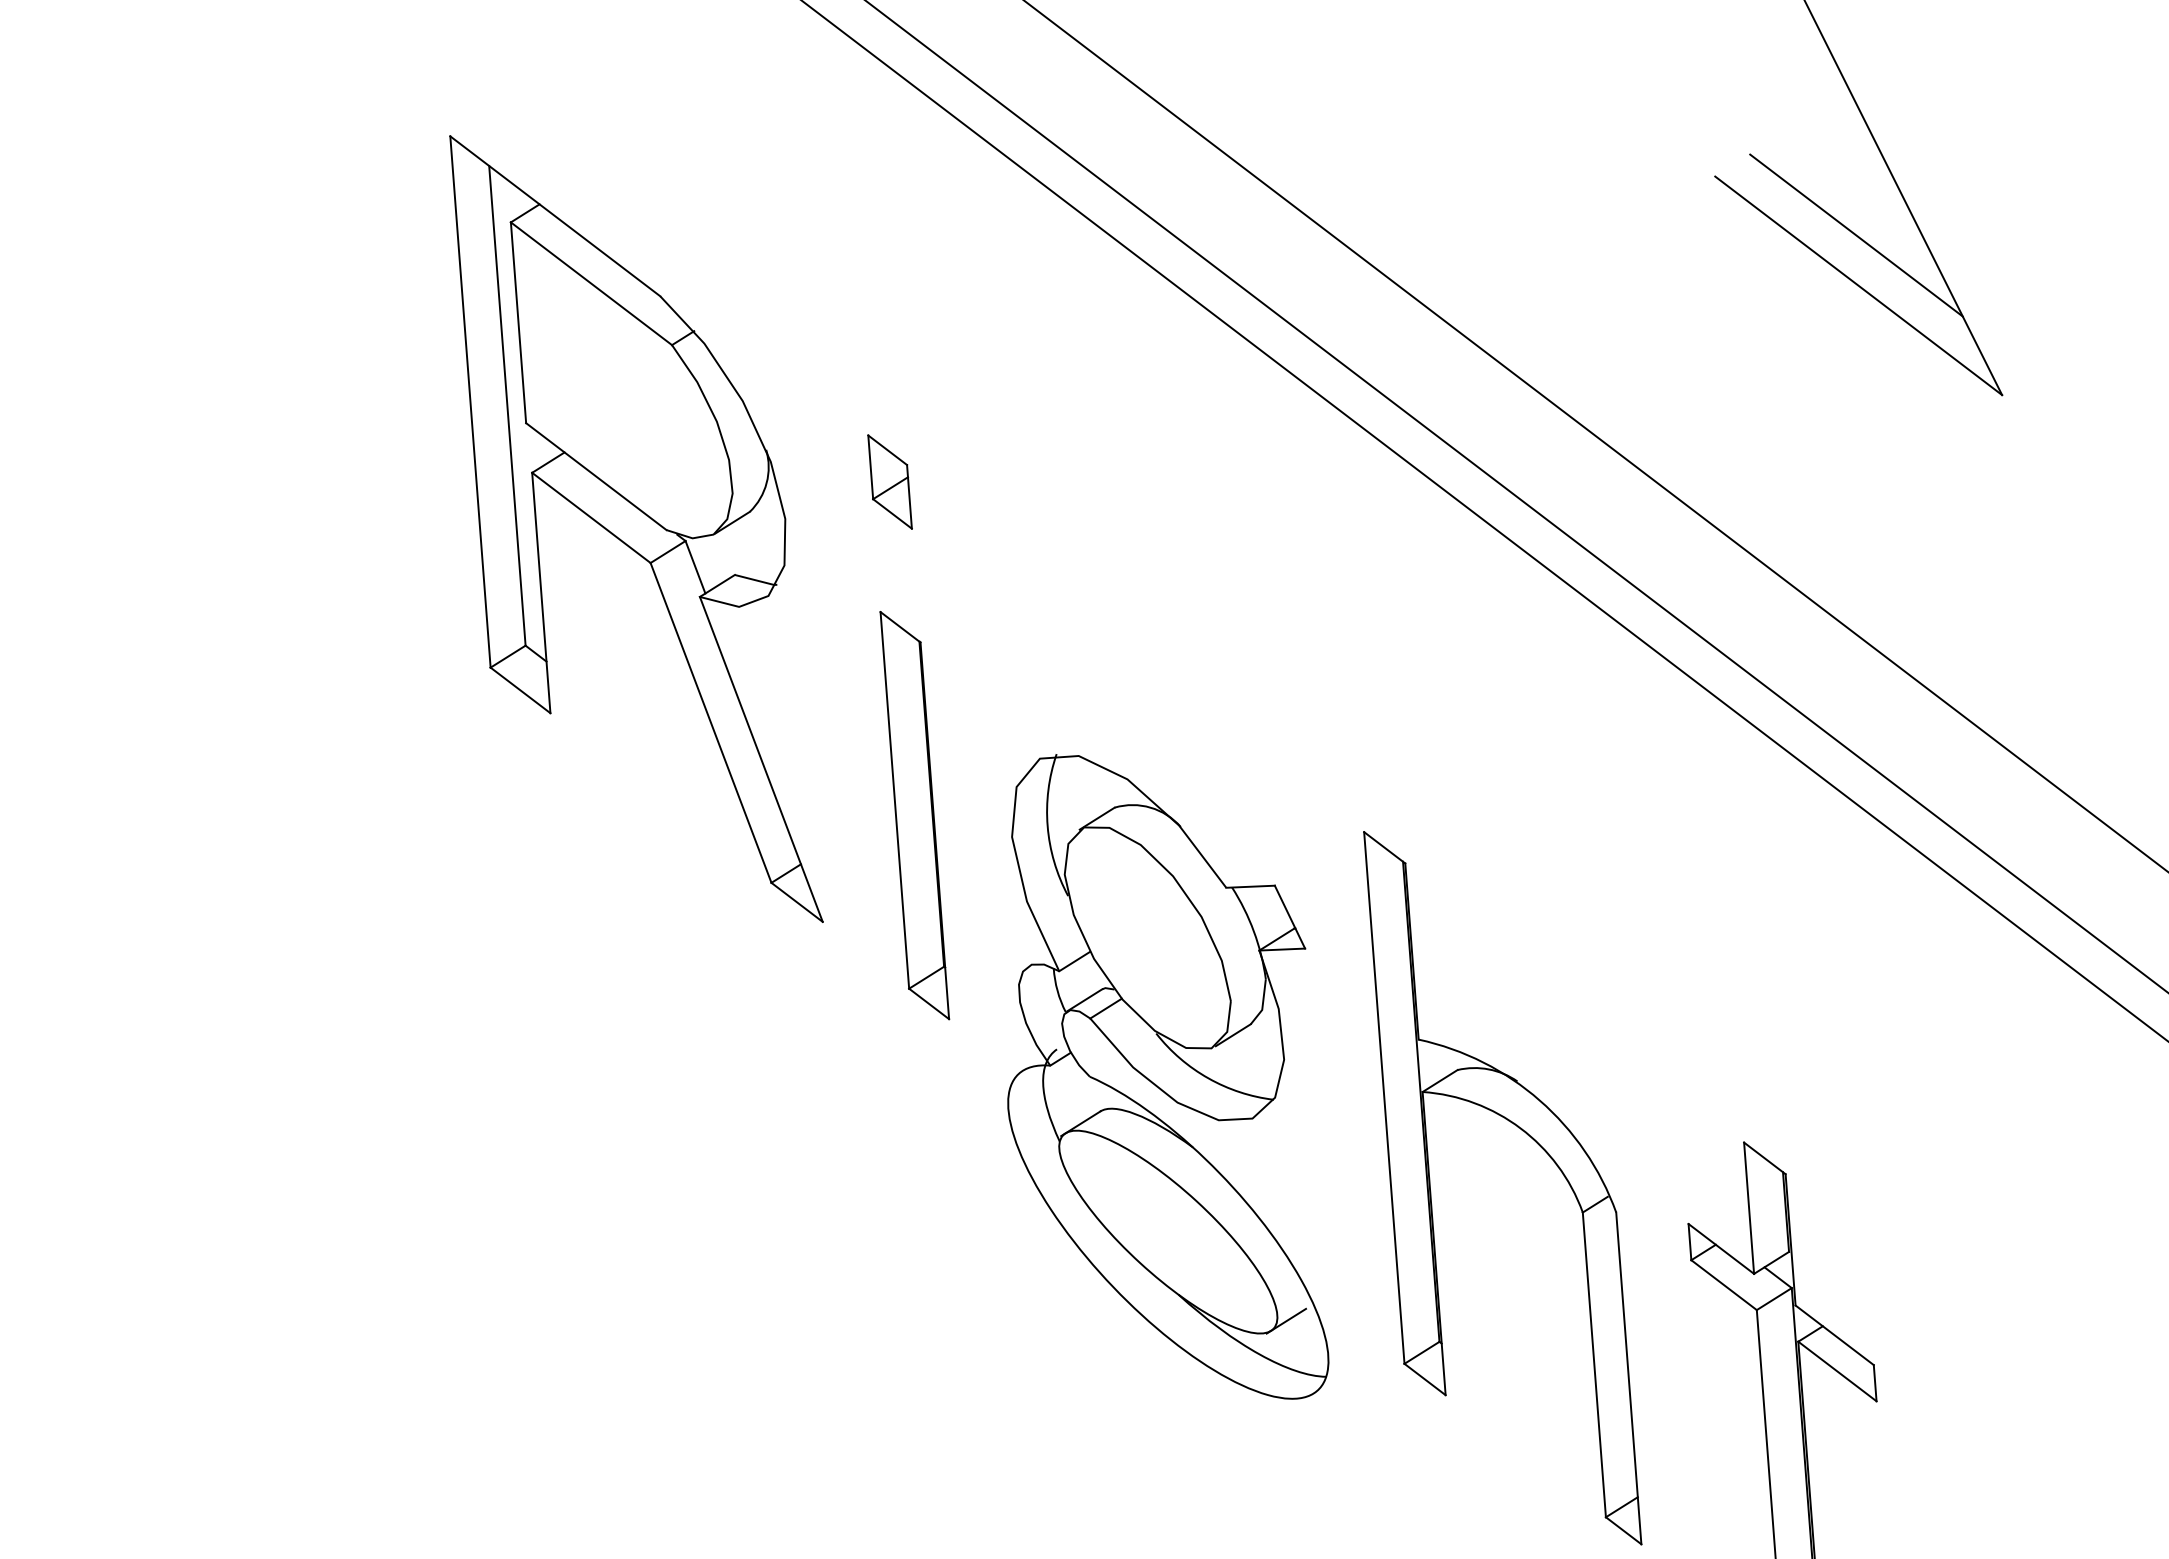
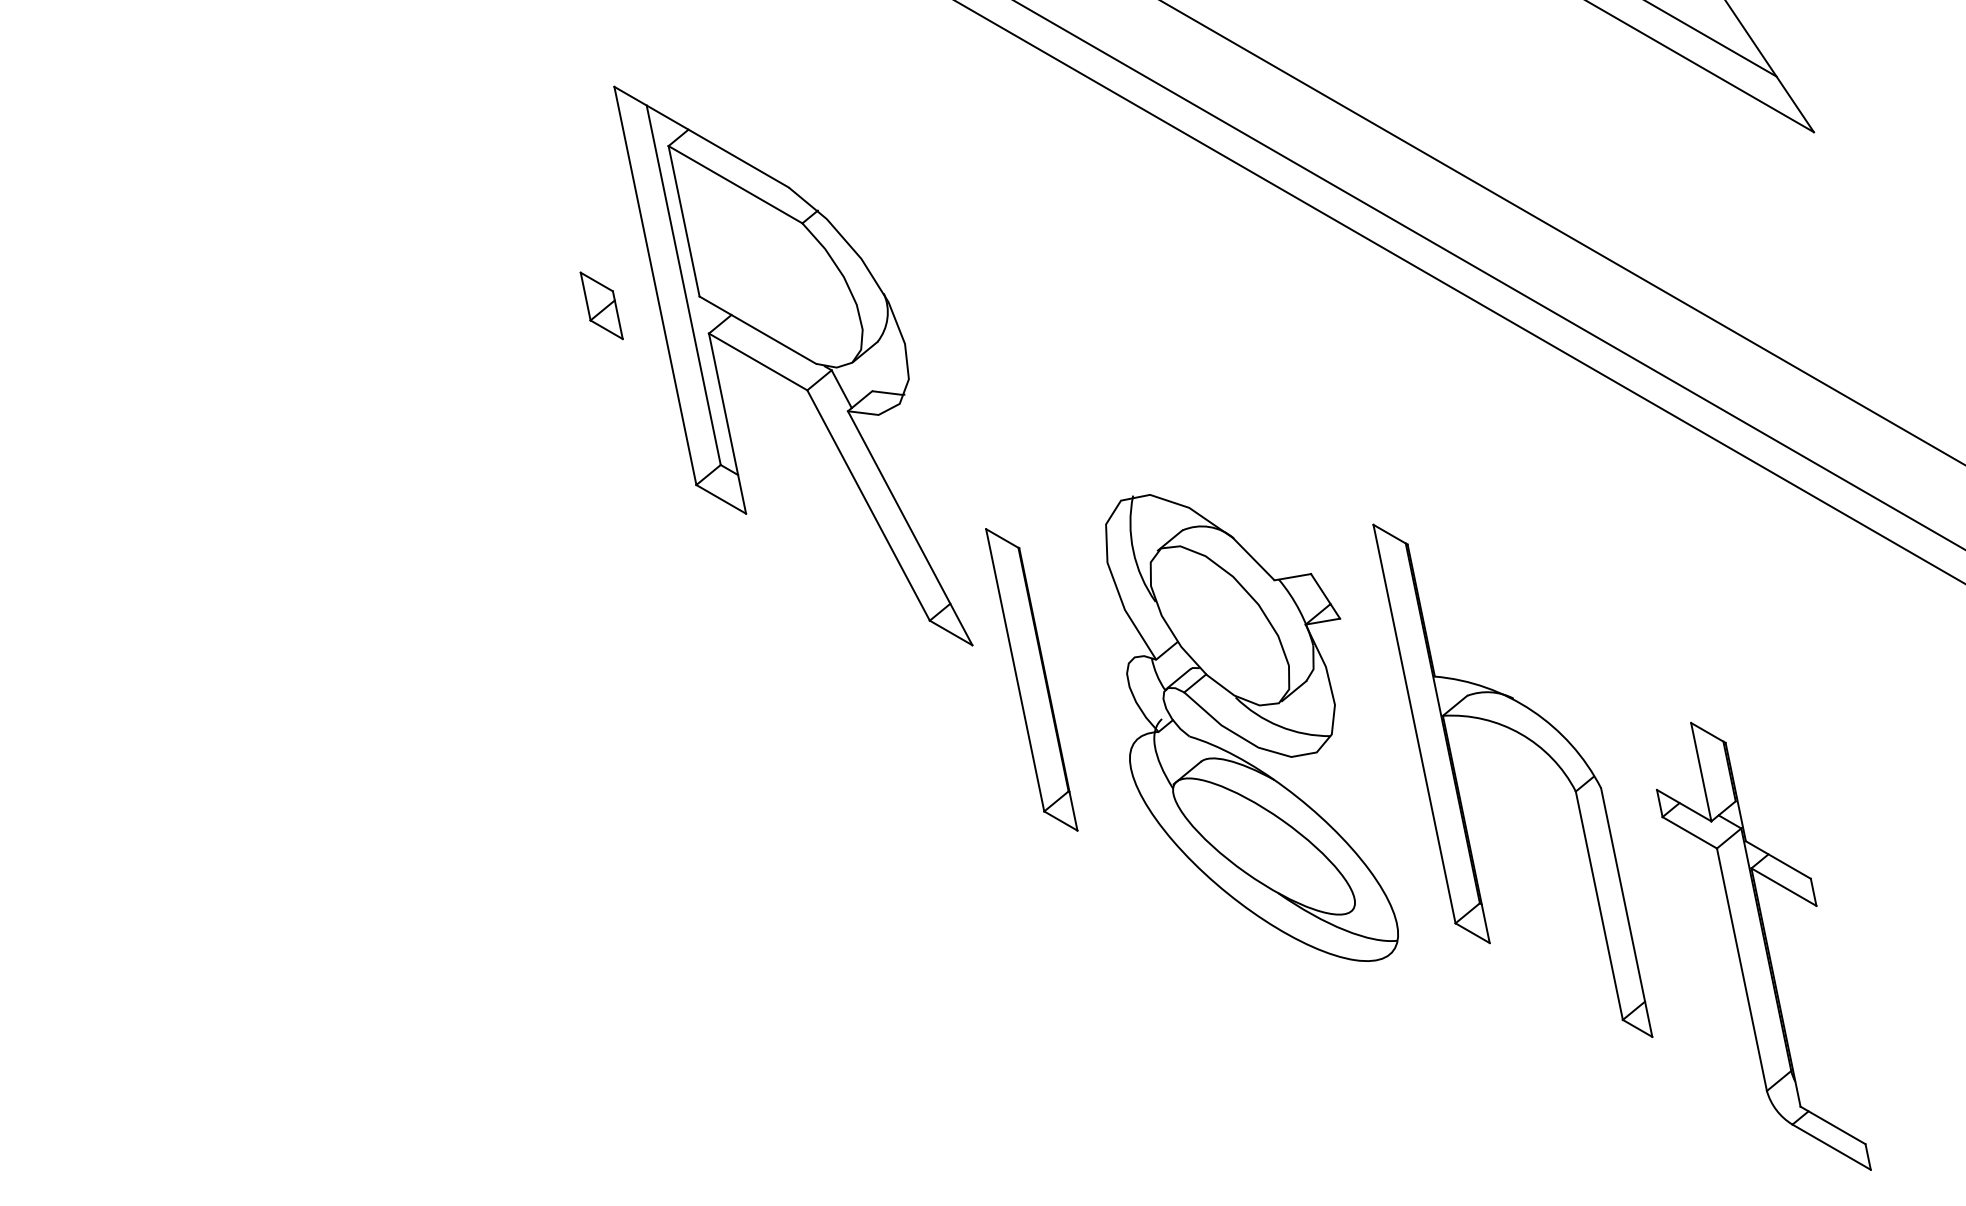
part: (889, 481) -> (601, 305), moved
part: (914, 815) -> (1031, 679), moved
line: (1285, 1321) -> (1361, 902), removed

